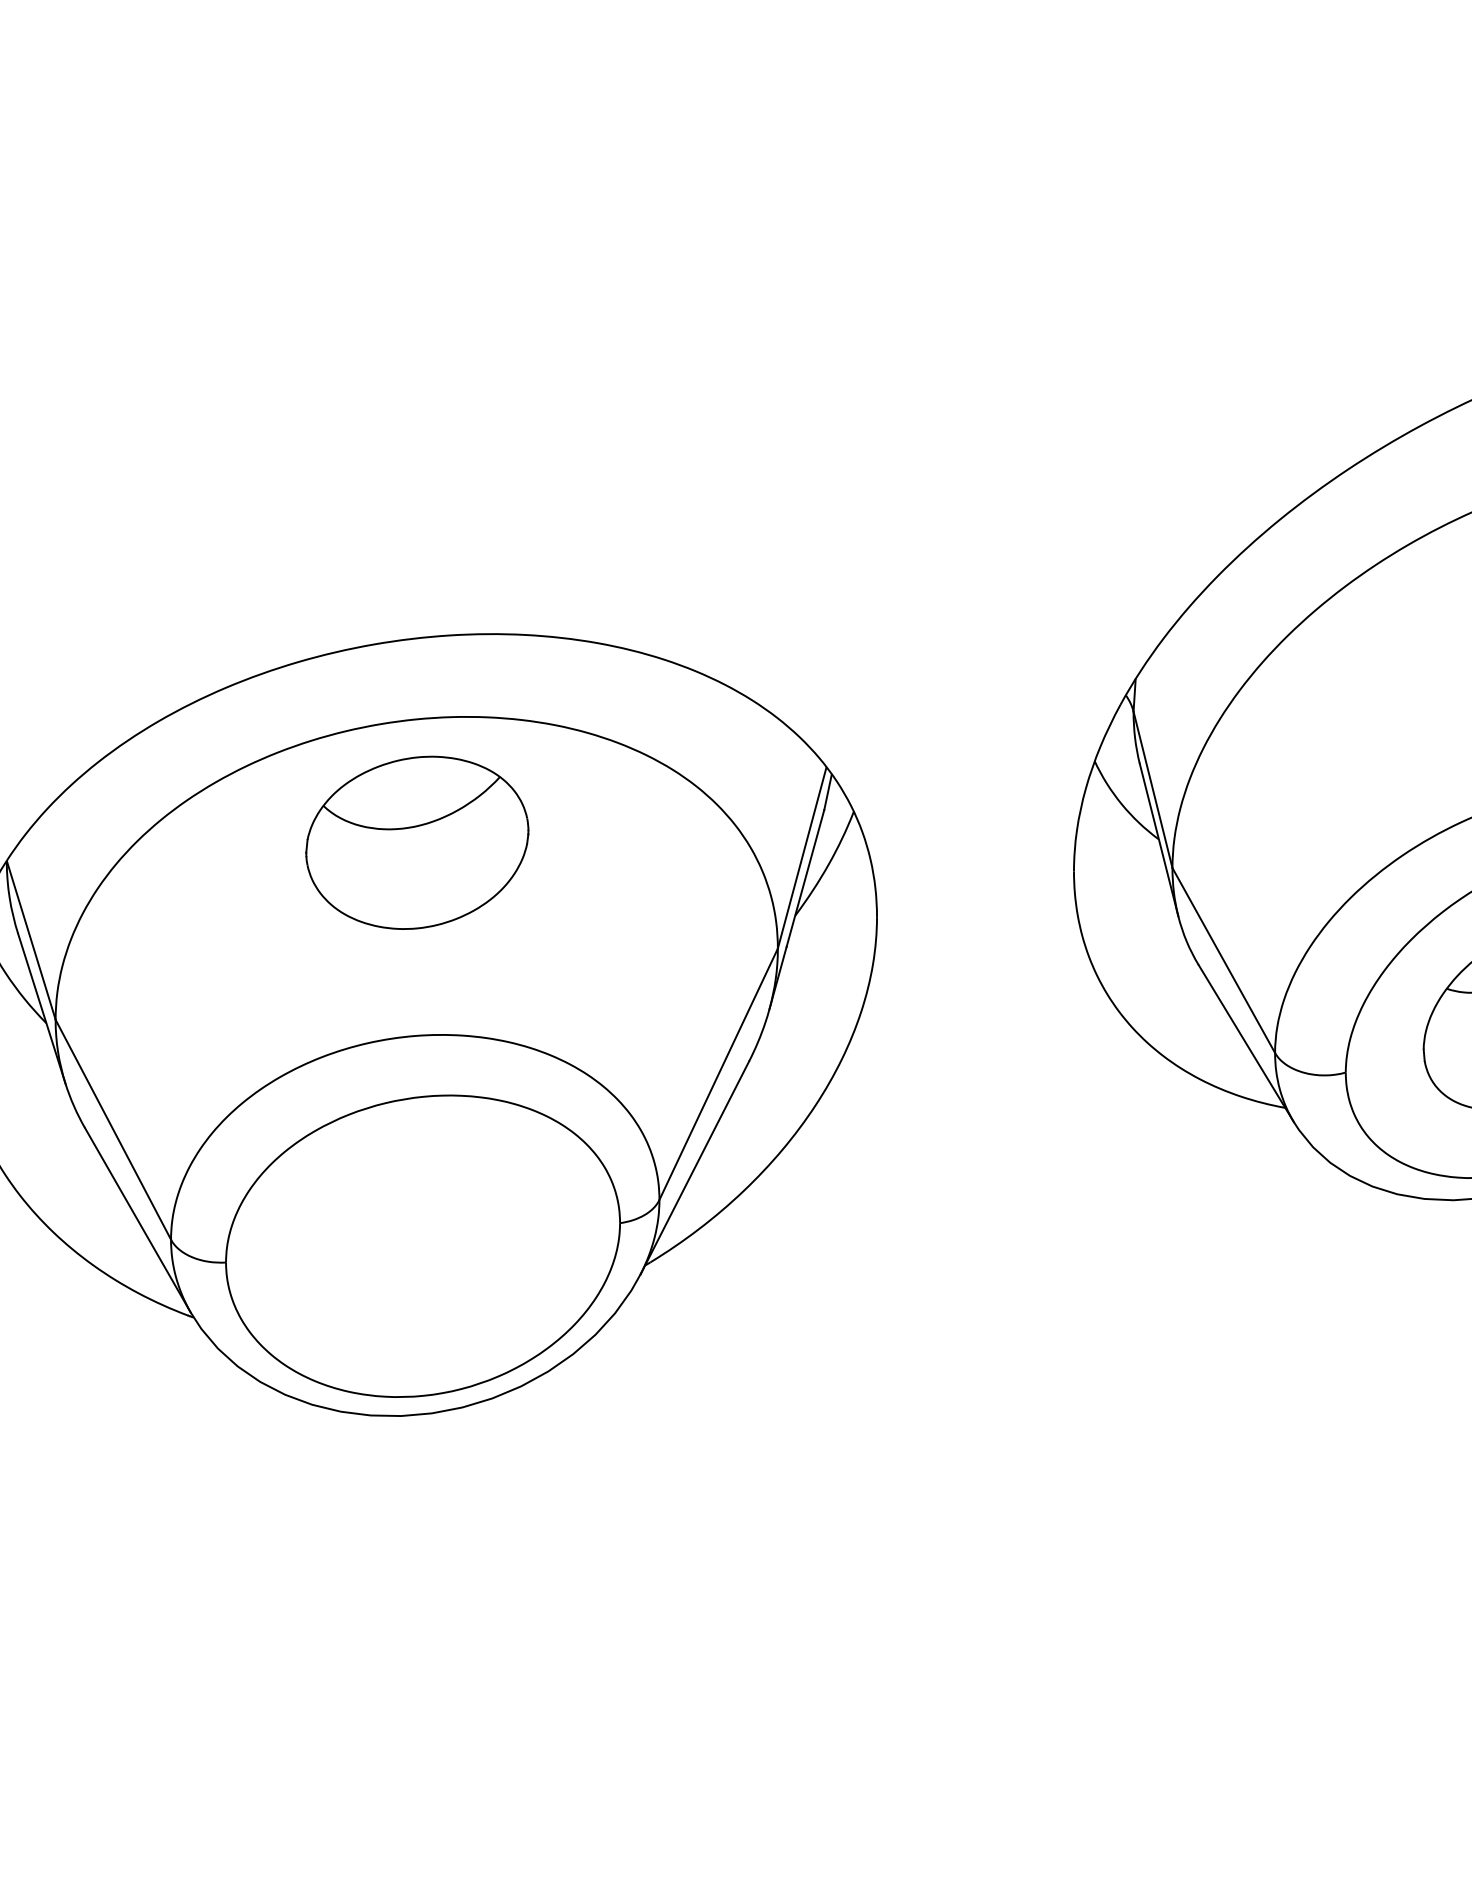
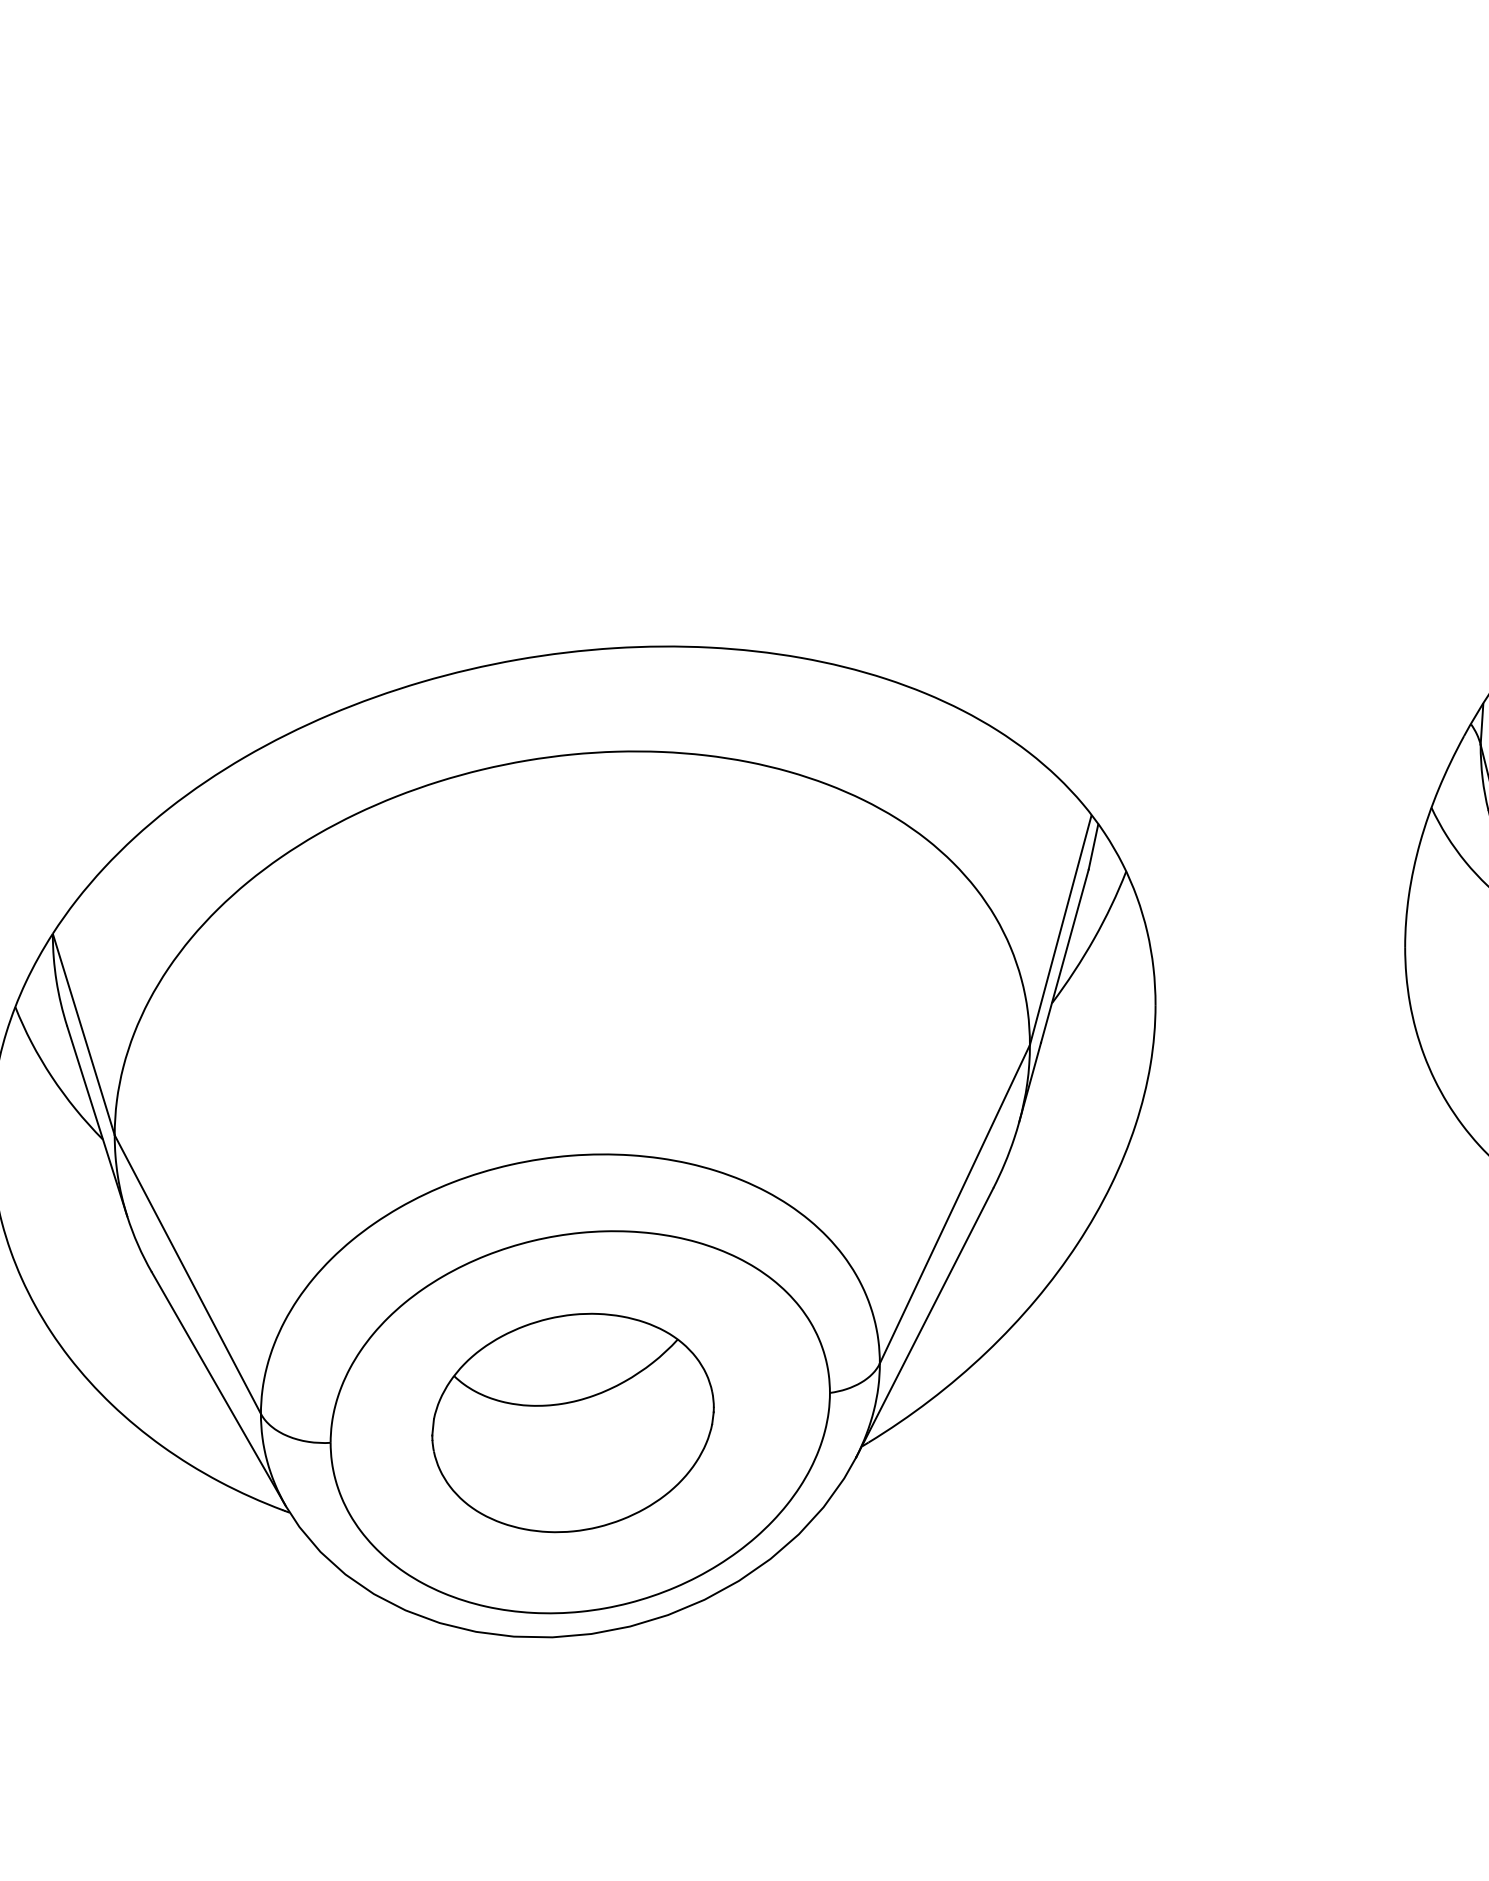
part: (417, 842) -> (573, 1422), moved

